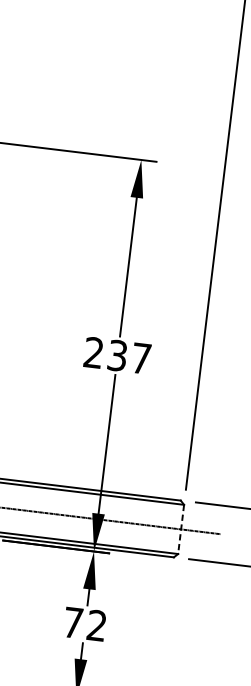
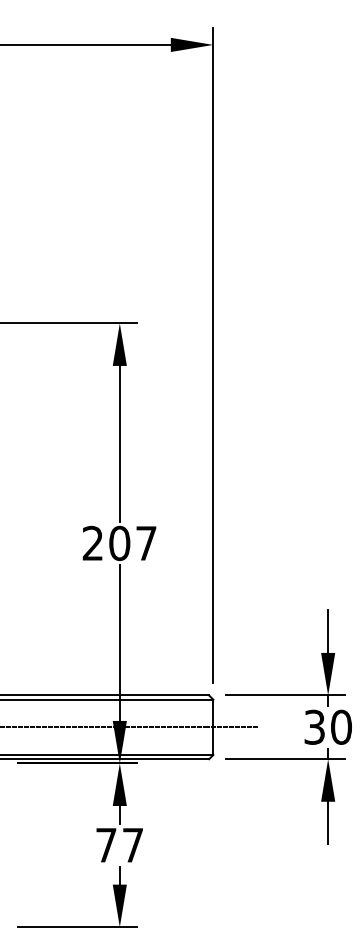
text: (117, 354) -> (119, 542), 237 -> 207
line: (181, 529) -> (213, 727), dashed -> solid
text: (96, 624) -> (132, 844), 72 -> 77

